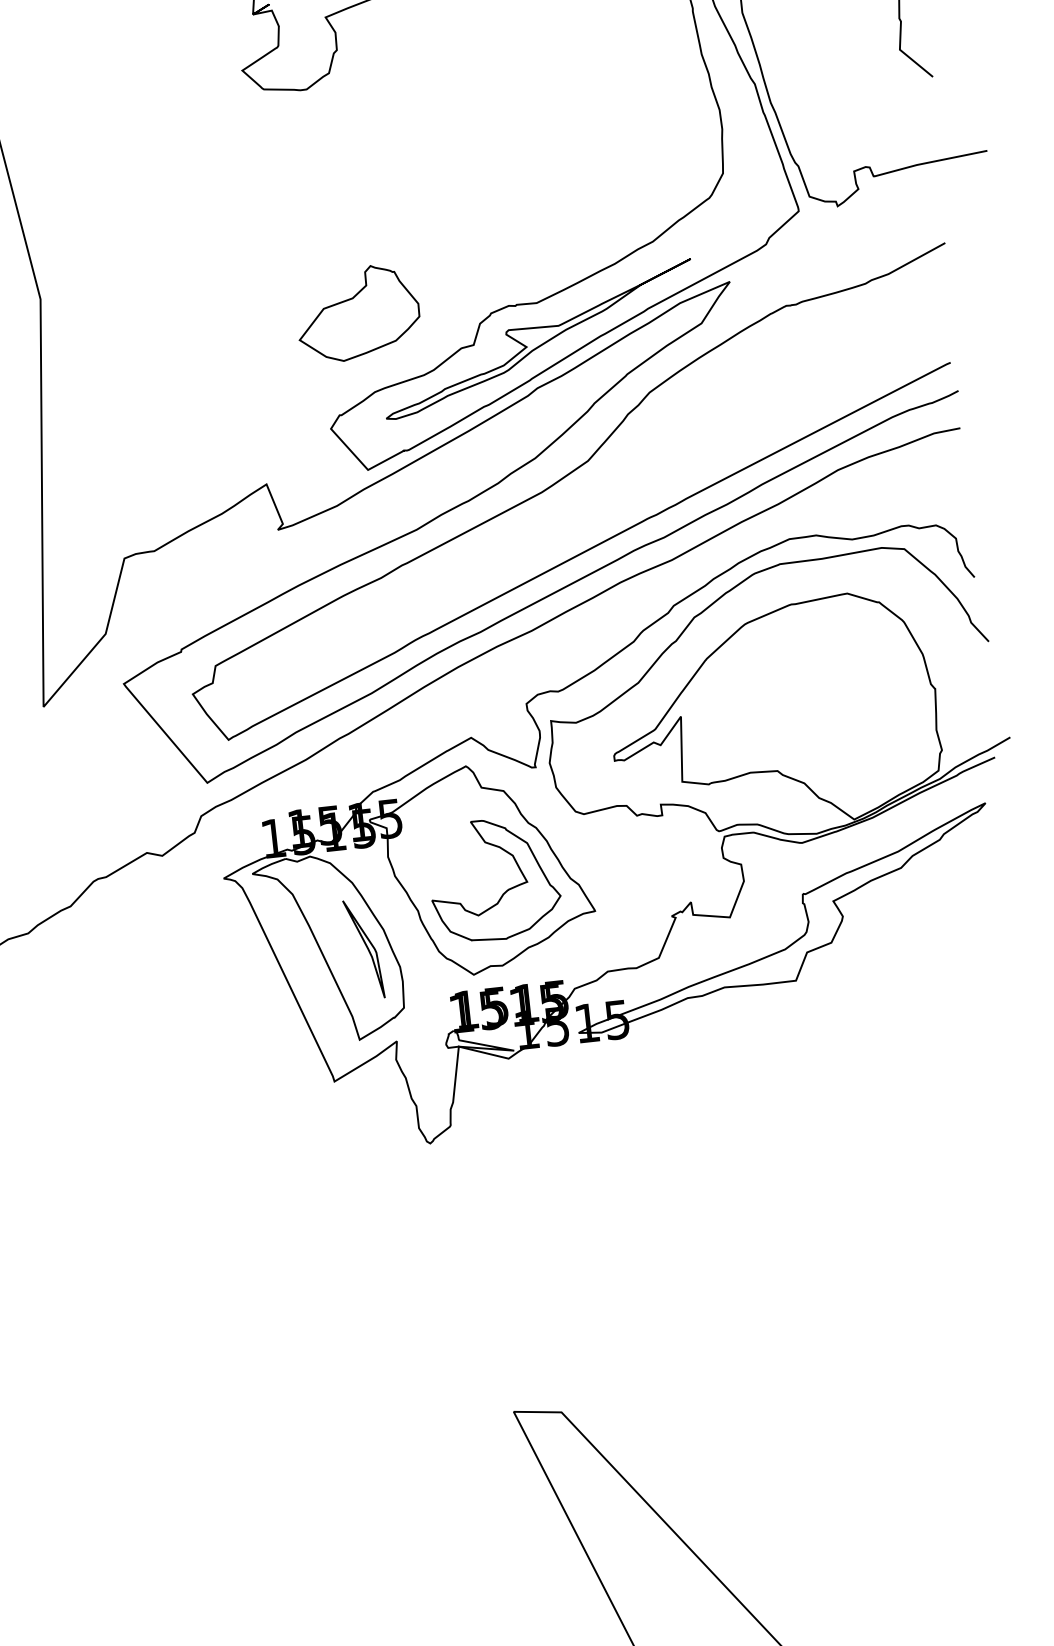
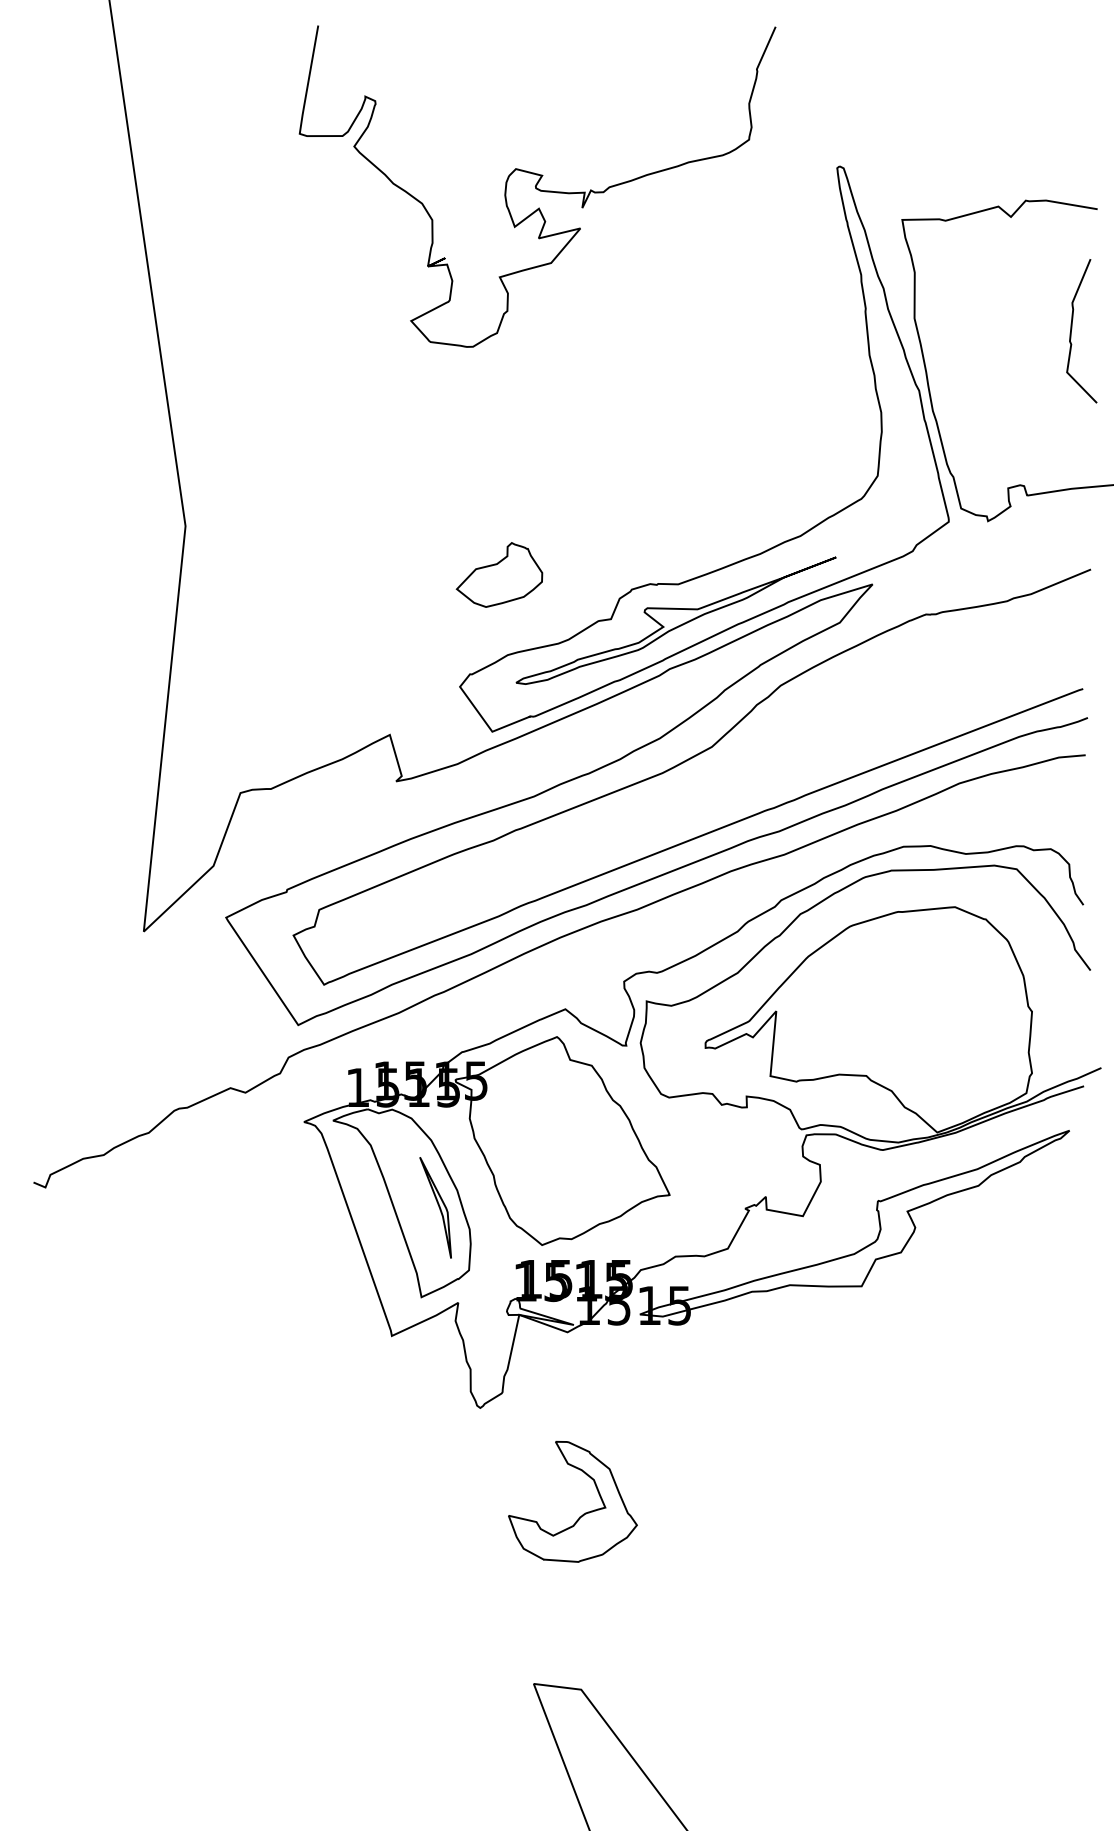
part: (357, 312) -> (499, 574), size x0.7
part: (506, 890) -> (583, 1513), moved

